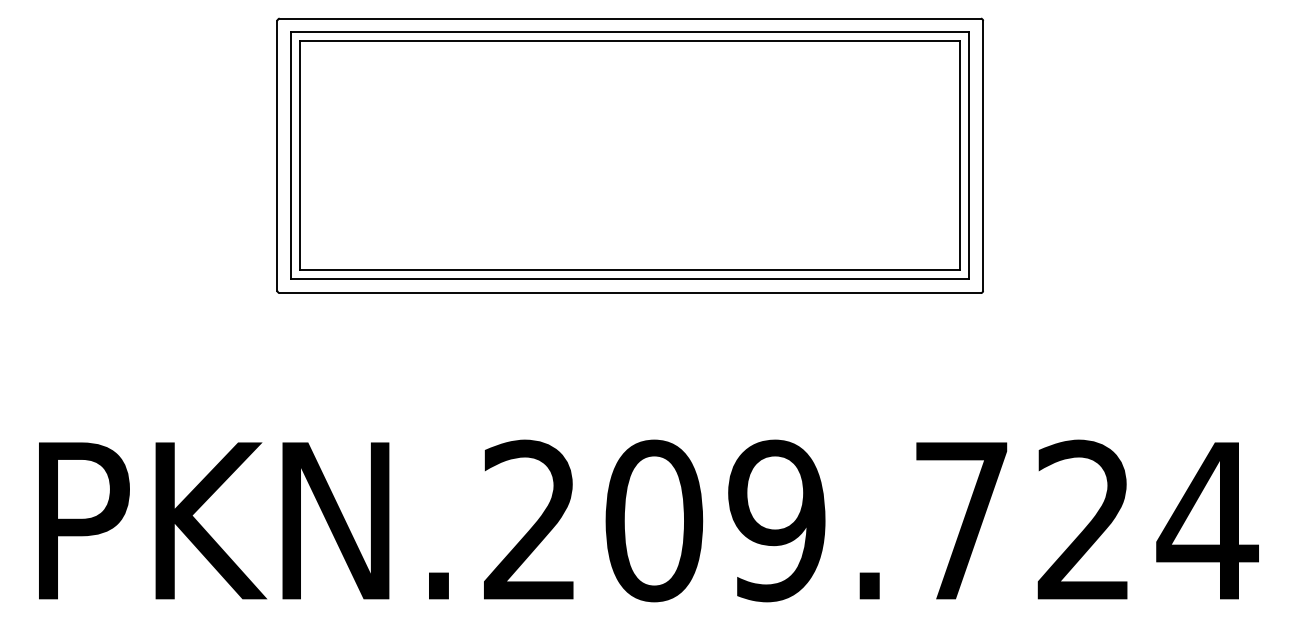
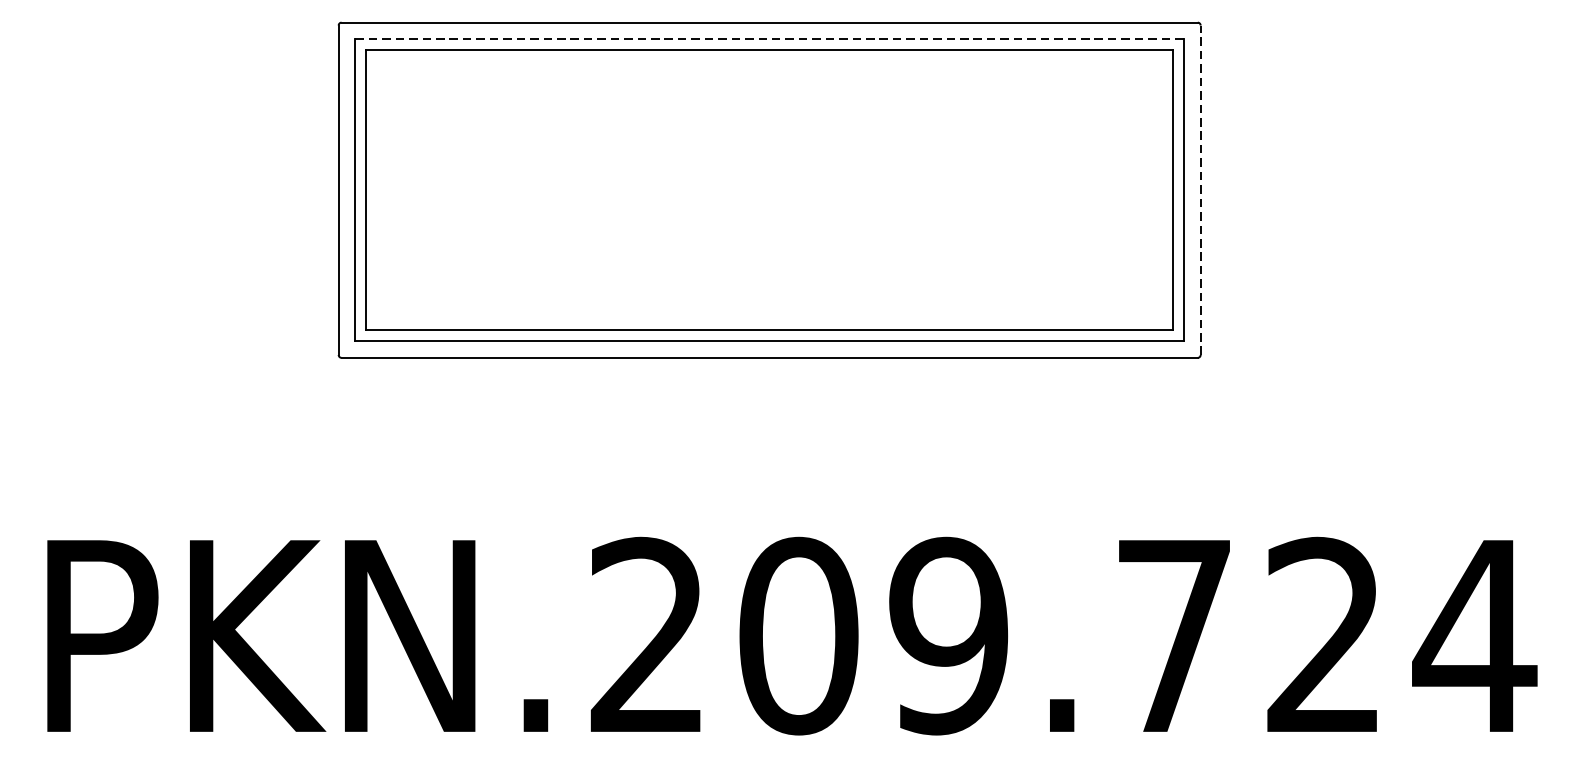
line: (630, 32) -> (769, 39), solid -> dashed
line: (983, 155) -> (1201, 189), solid -> dashed

